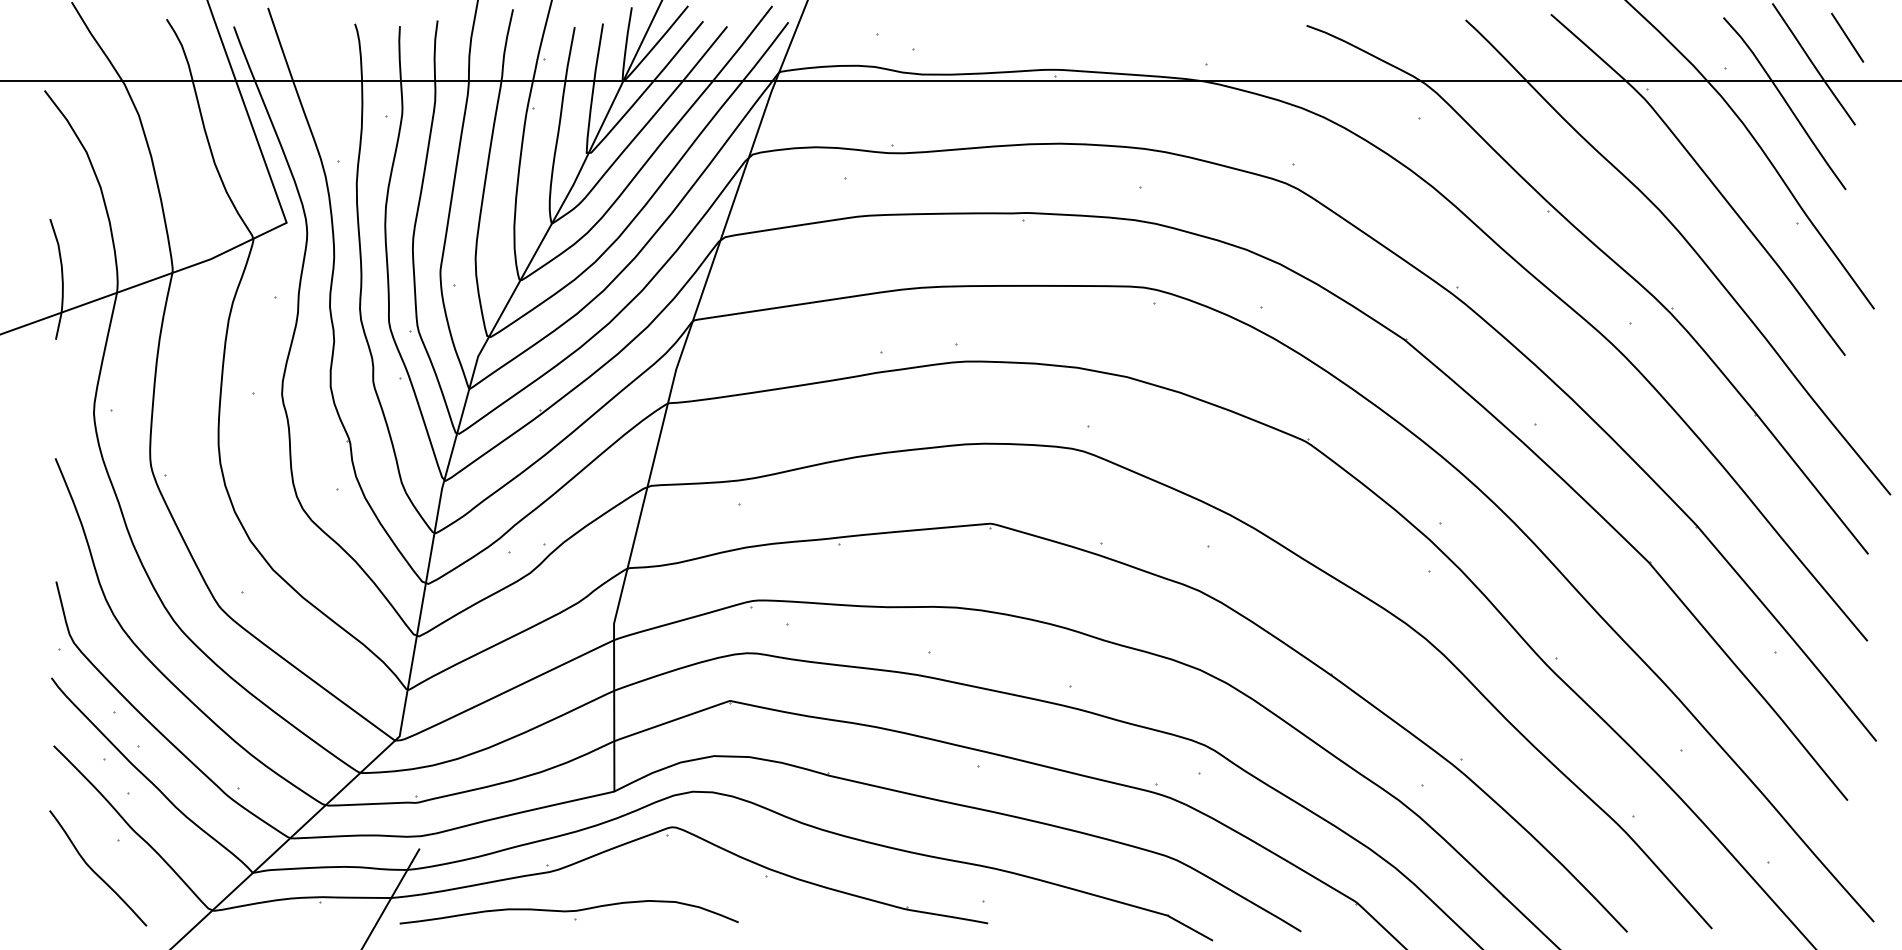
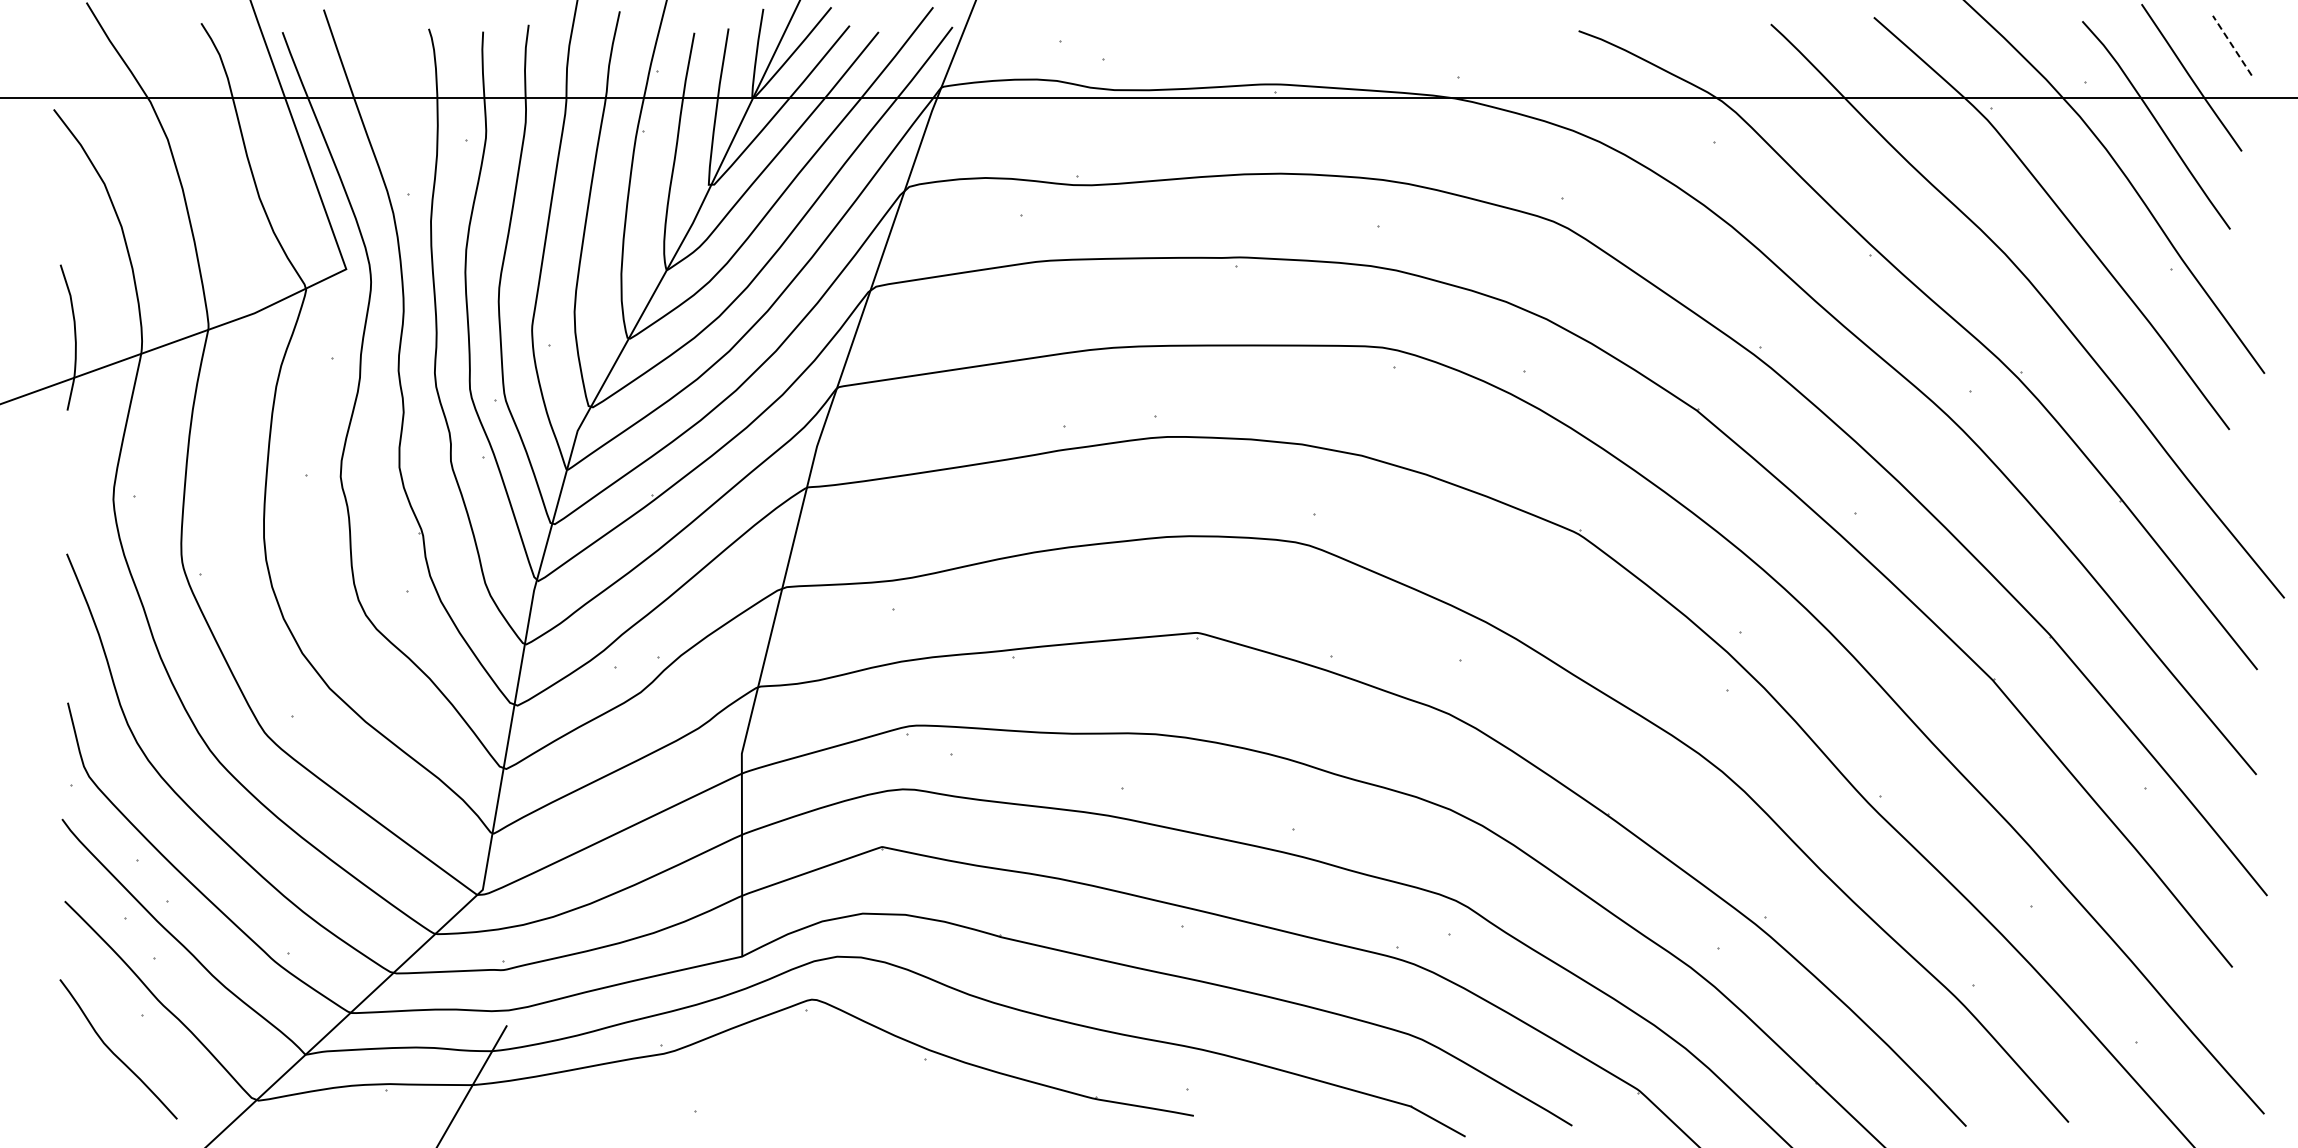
line: (1847, 37) -> (2232, 45), solid -> dashed
curve: (569, 911) -> (687, 1101), removed

